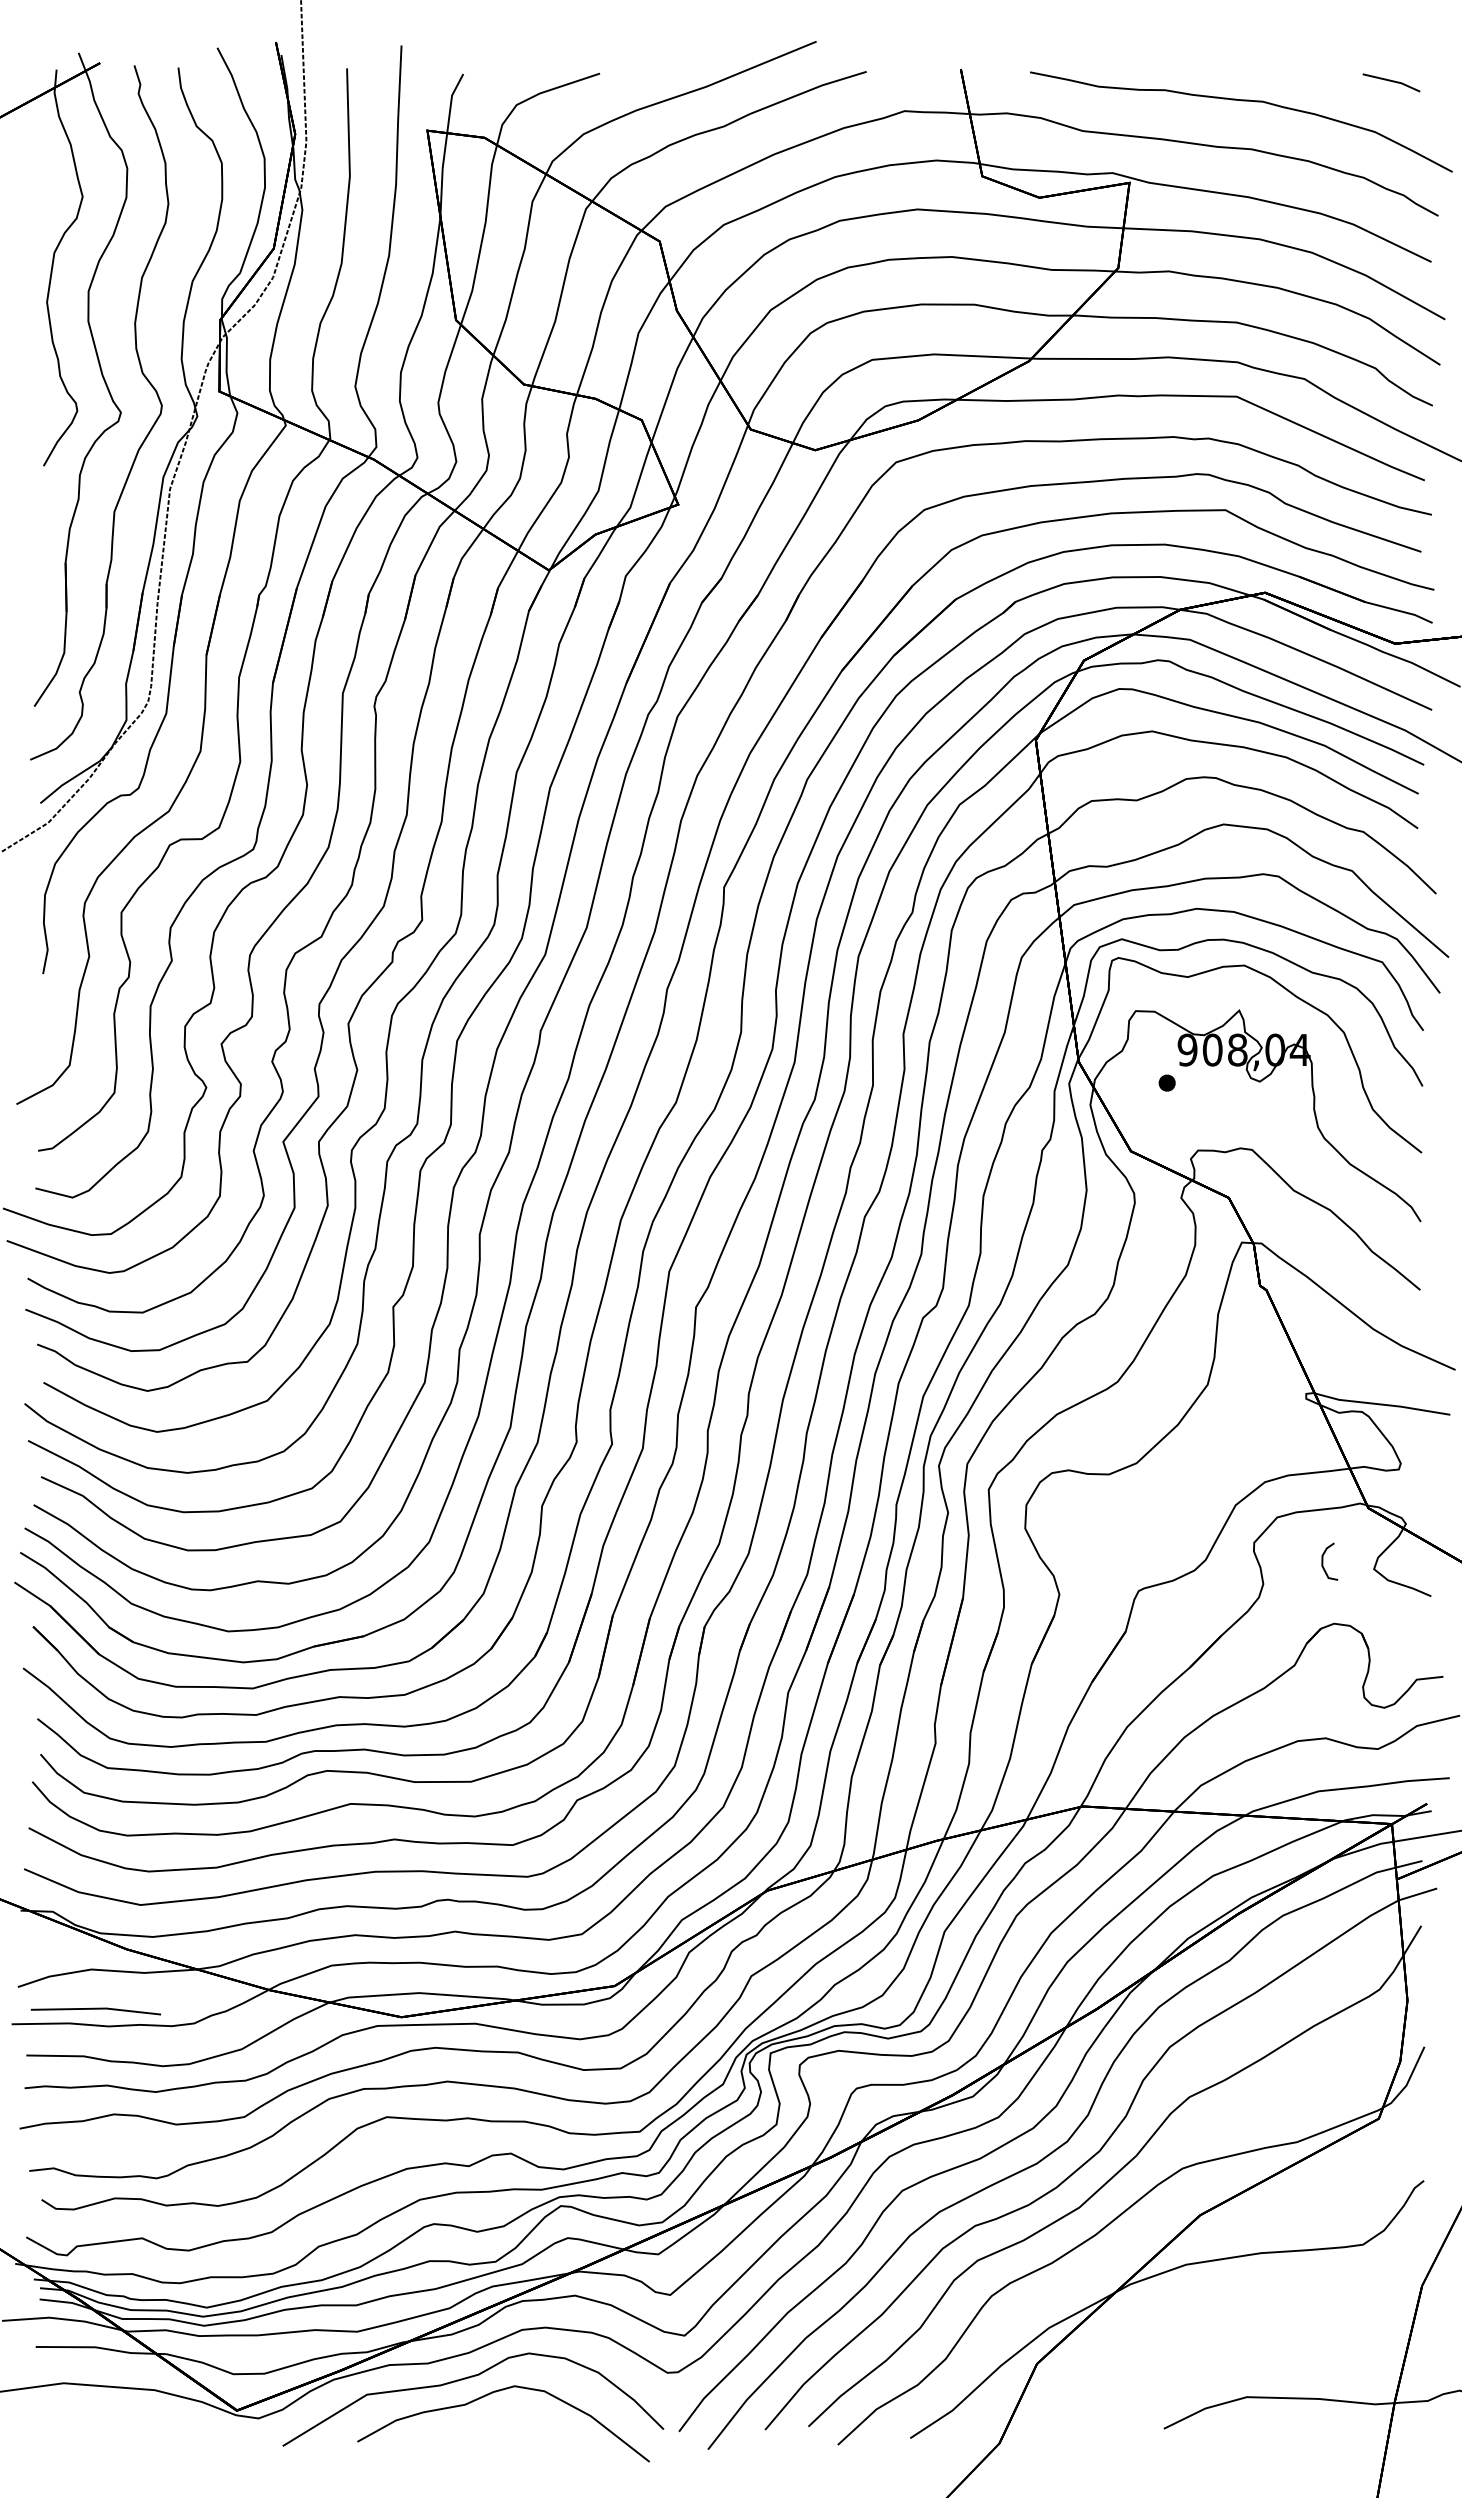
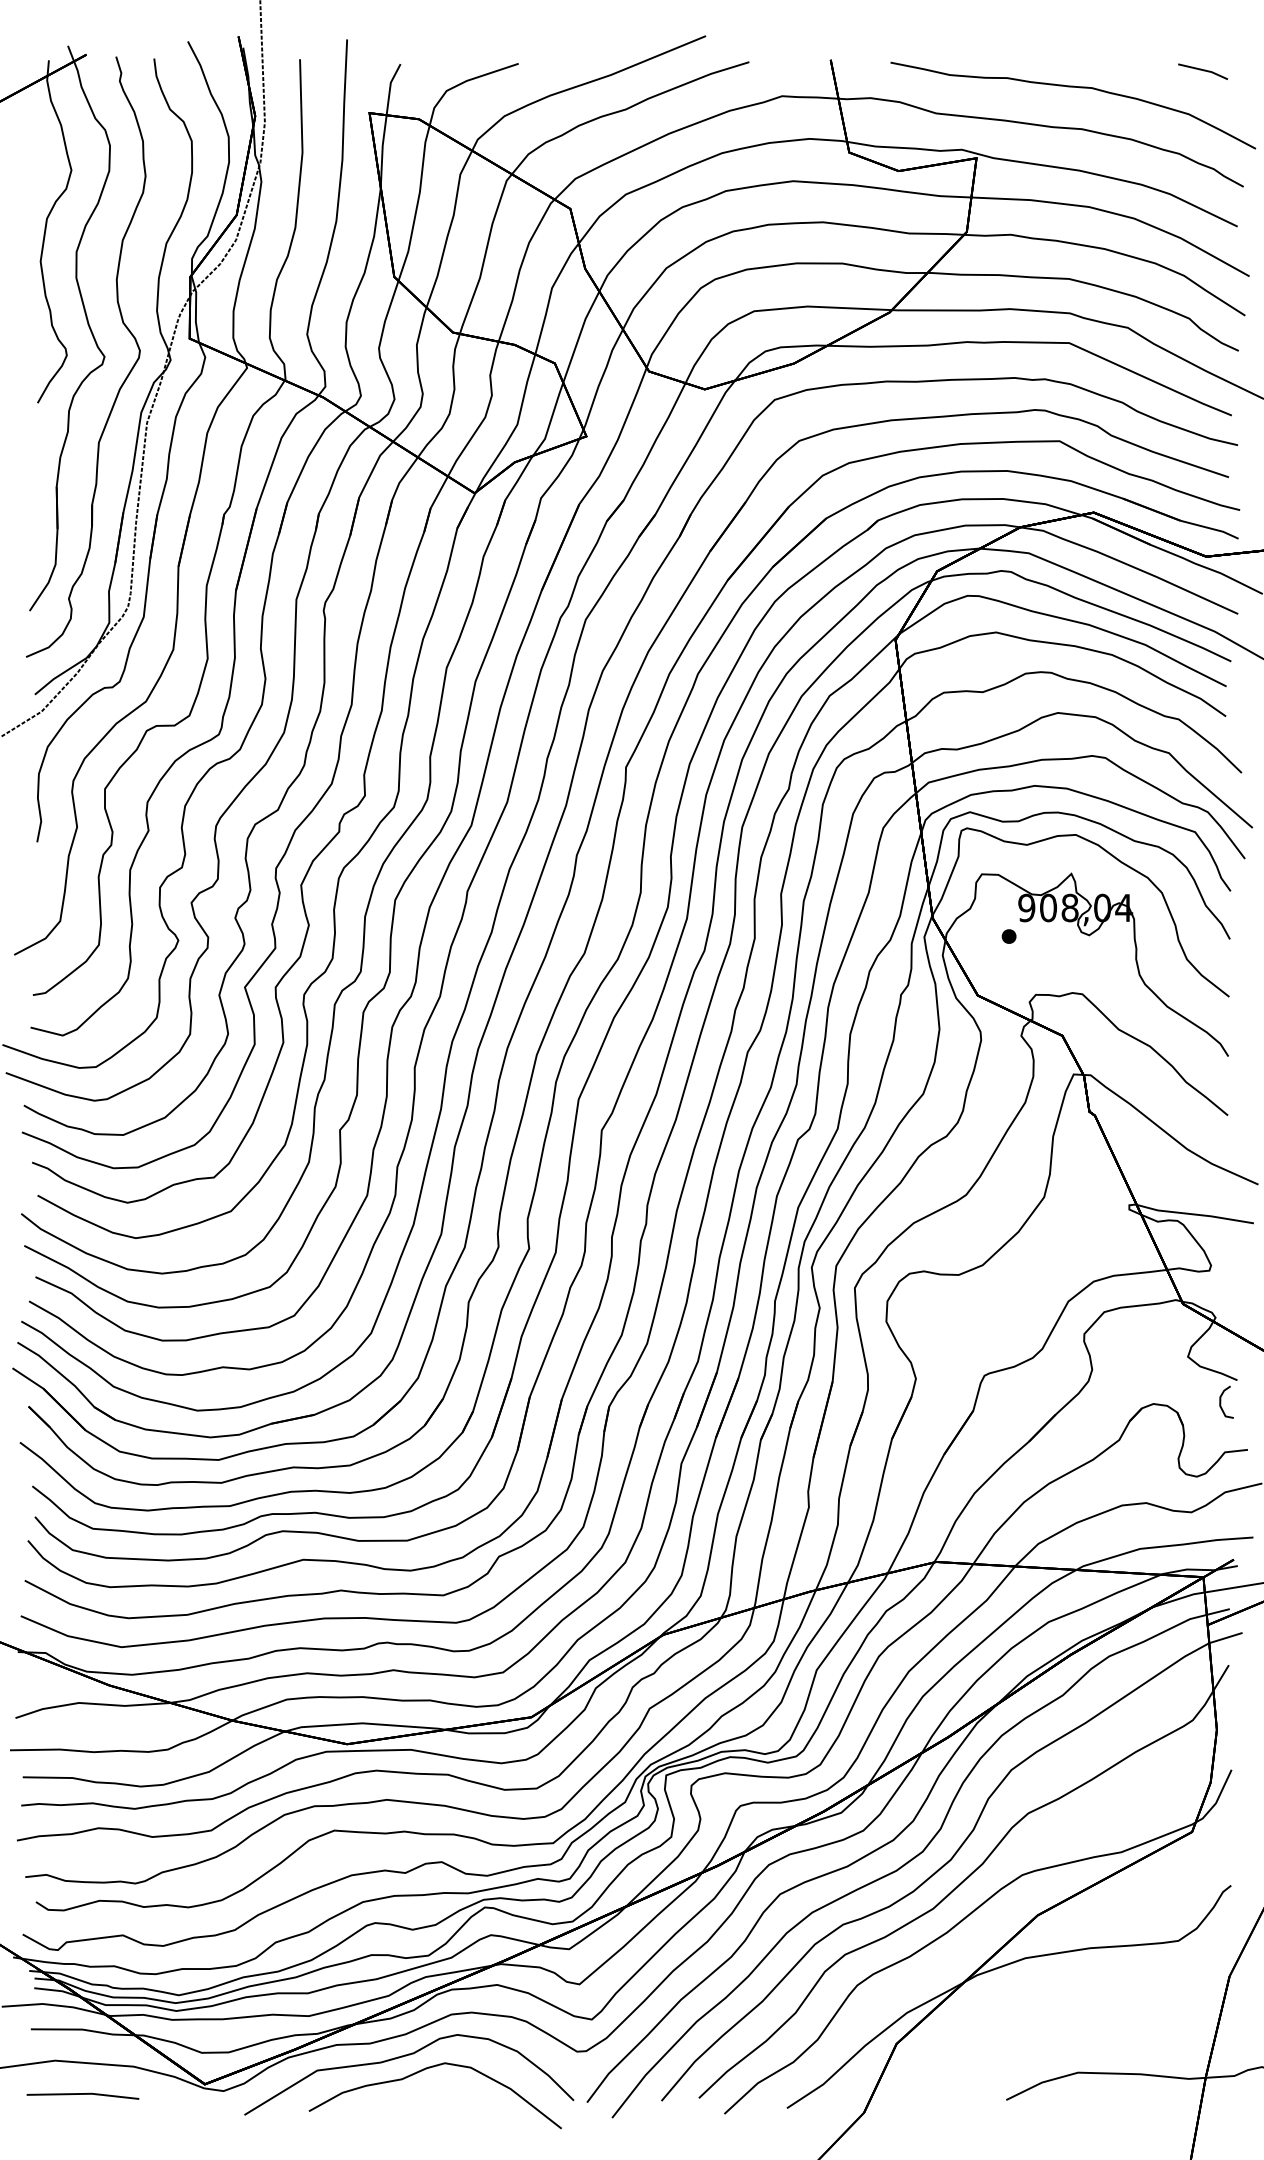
curve: (1323, 1561) -> (1221, 1402), moved
line: (95, 2009) -> (82, 2094), moved

